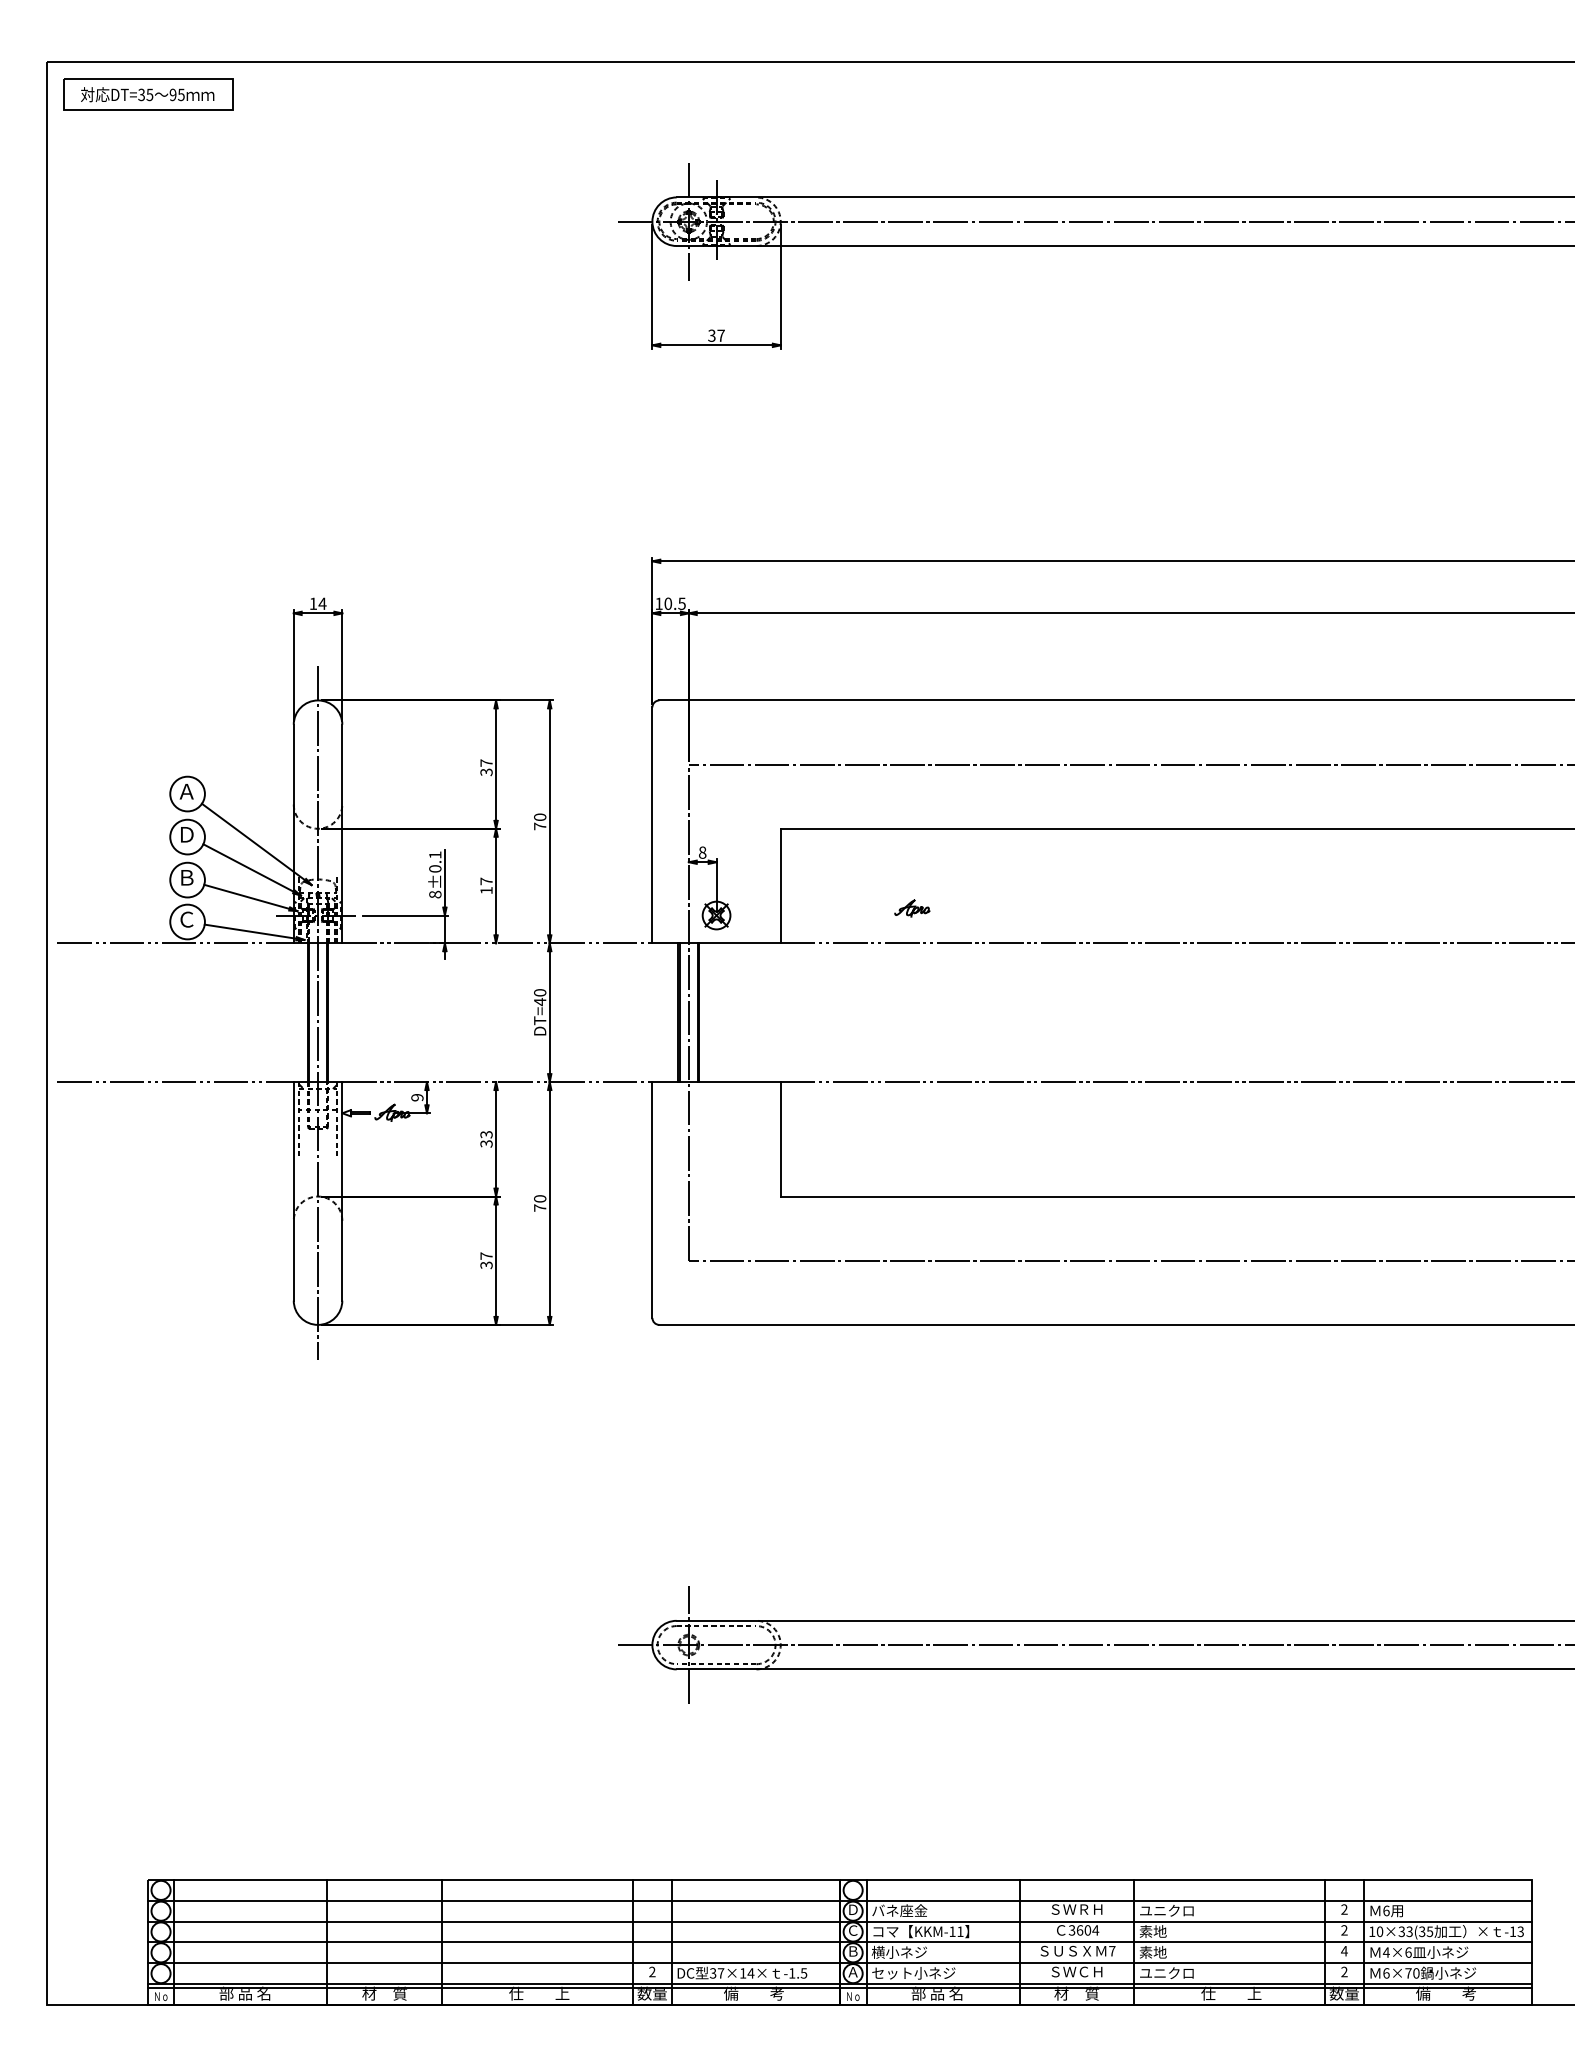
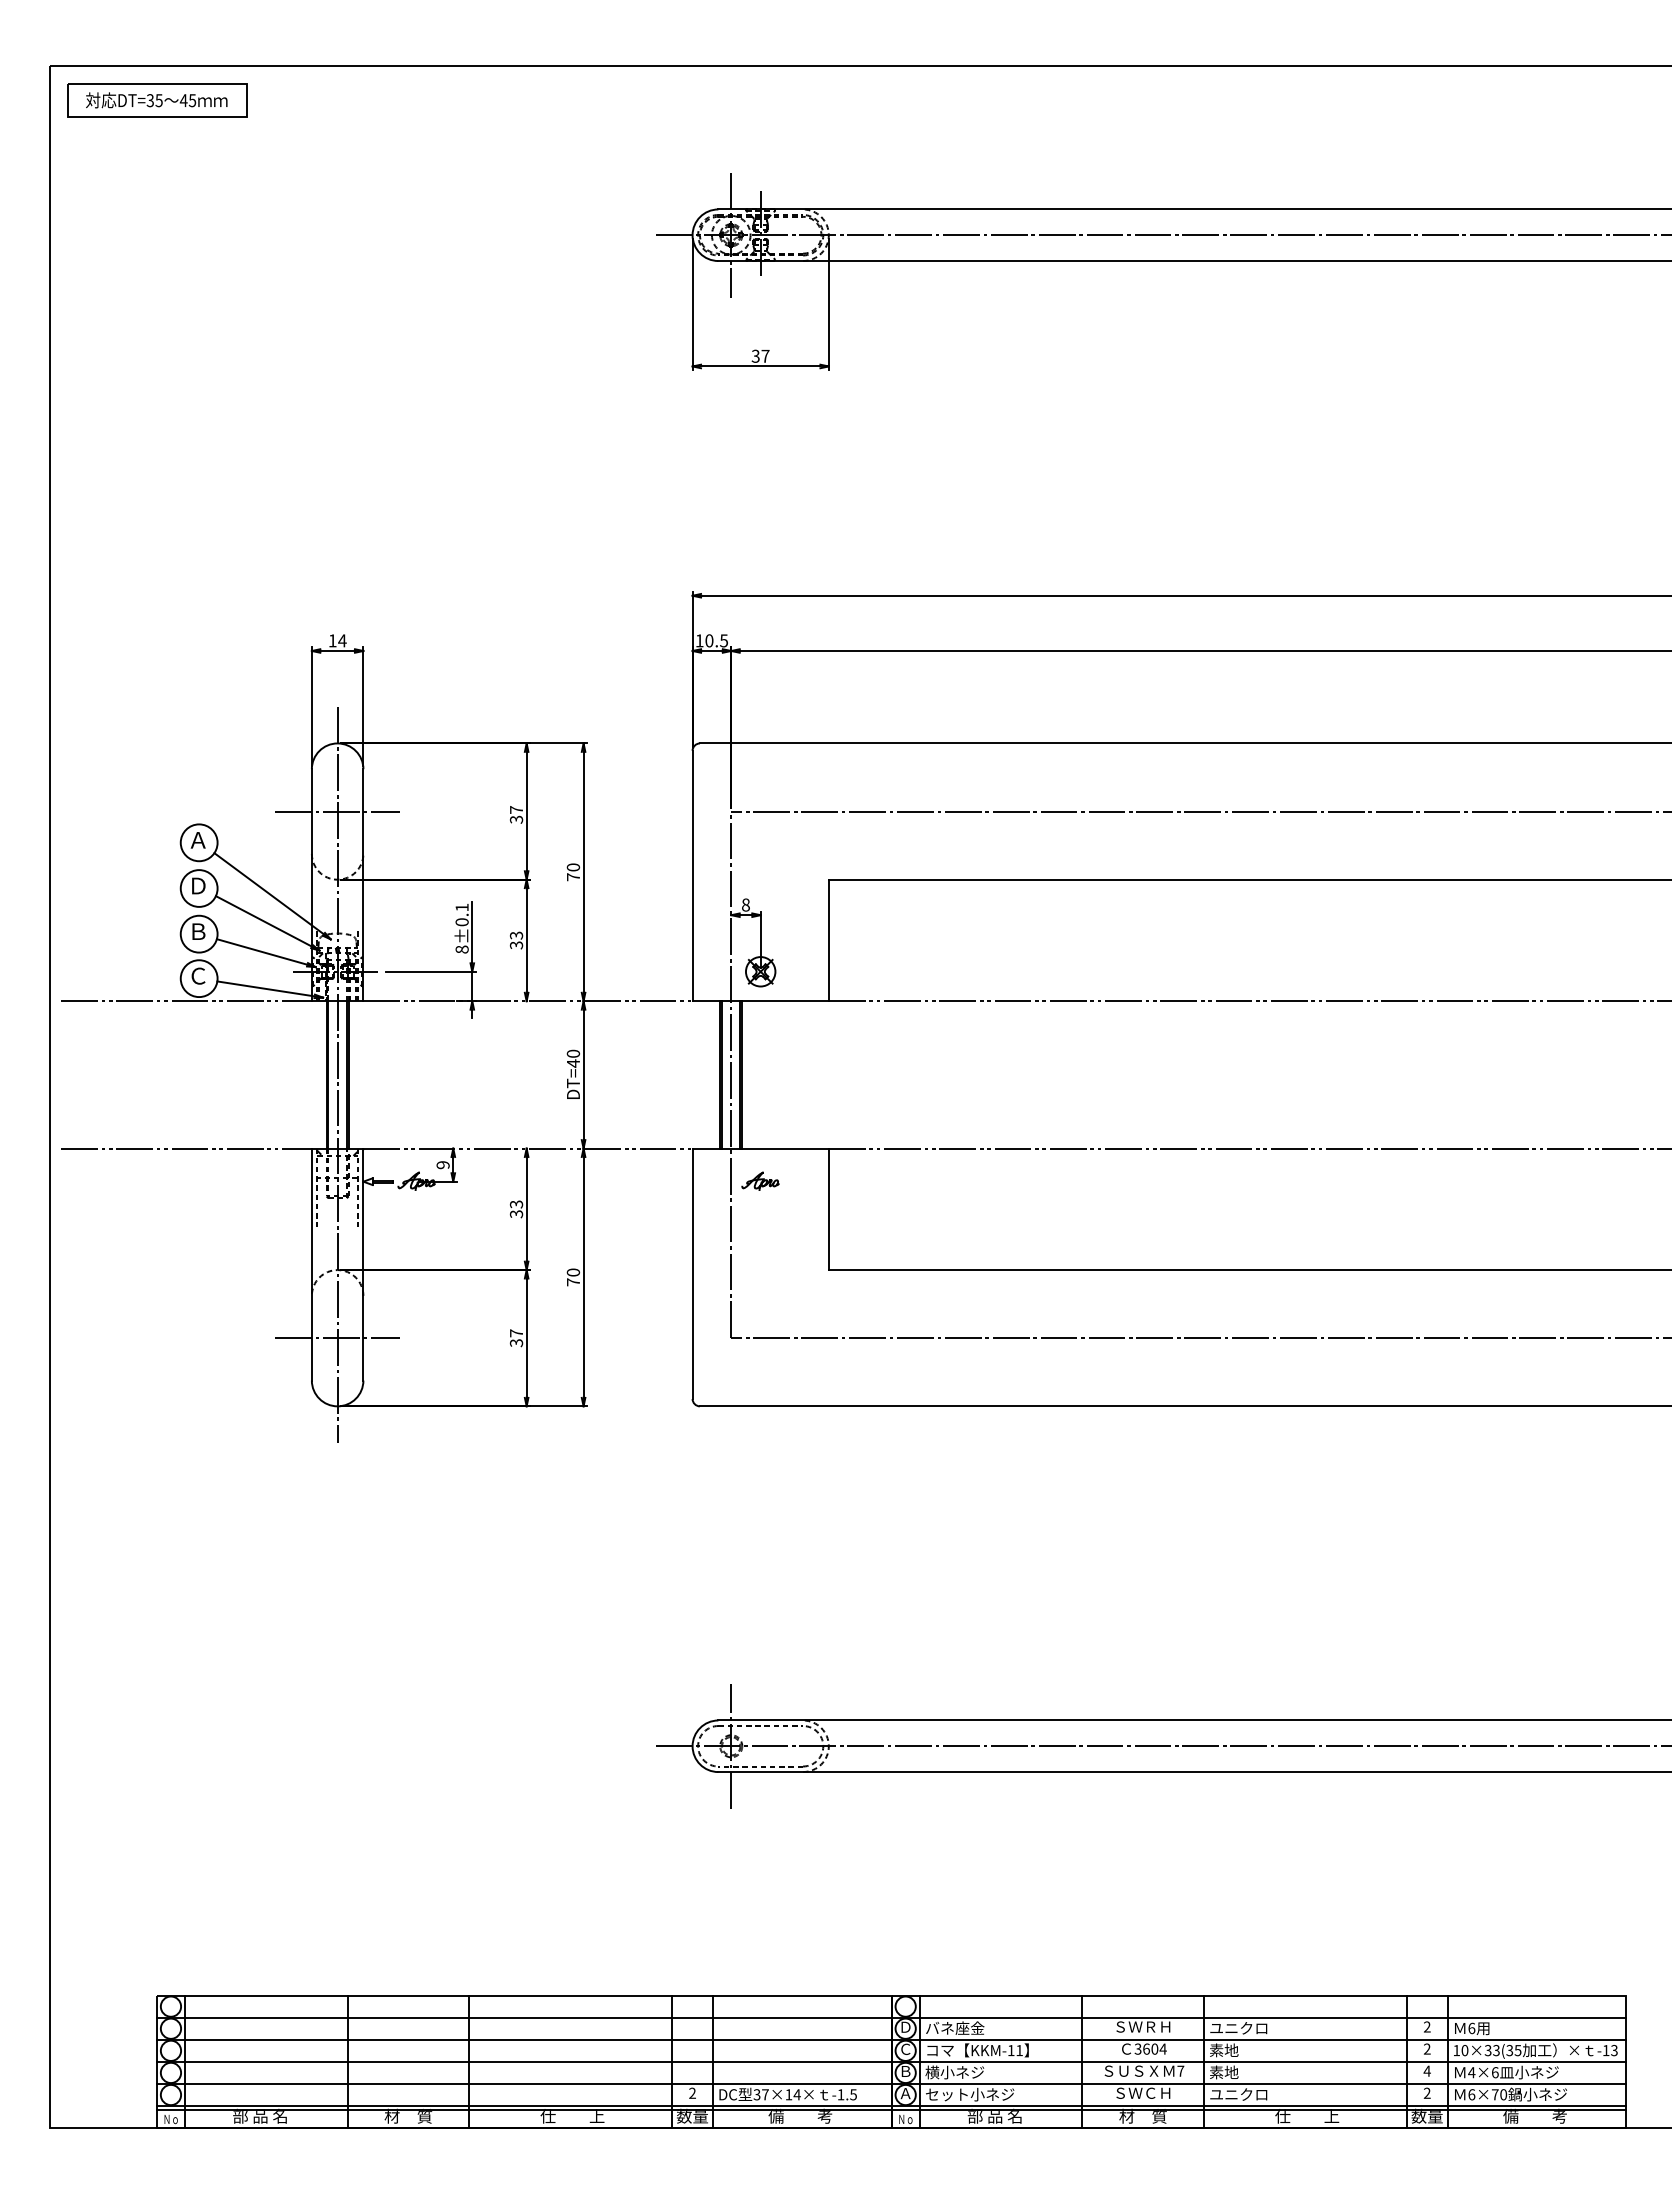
text: (172, 94) -> (183, 100), 95 -> 45
line: (317, 764) -> (337, 811), added
text: (486, 886) -> (516, 940), 17 -> 33
part: (912, 907) -> (760, 1180), moved
line: (317, 1260) -> (337, 1338), added

